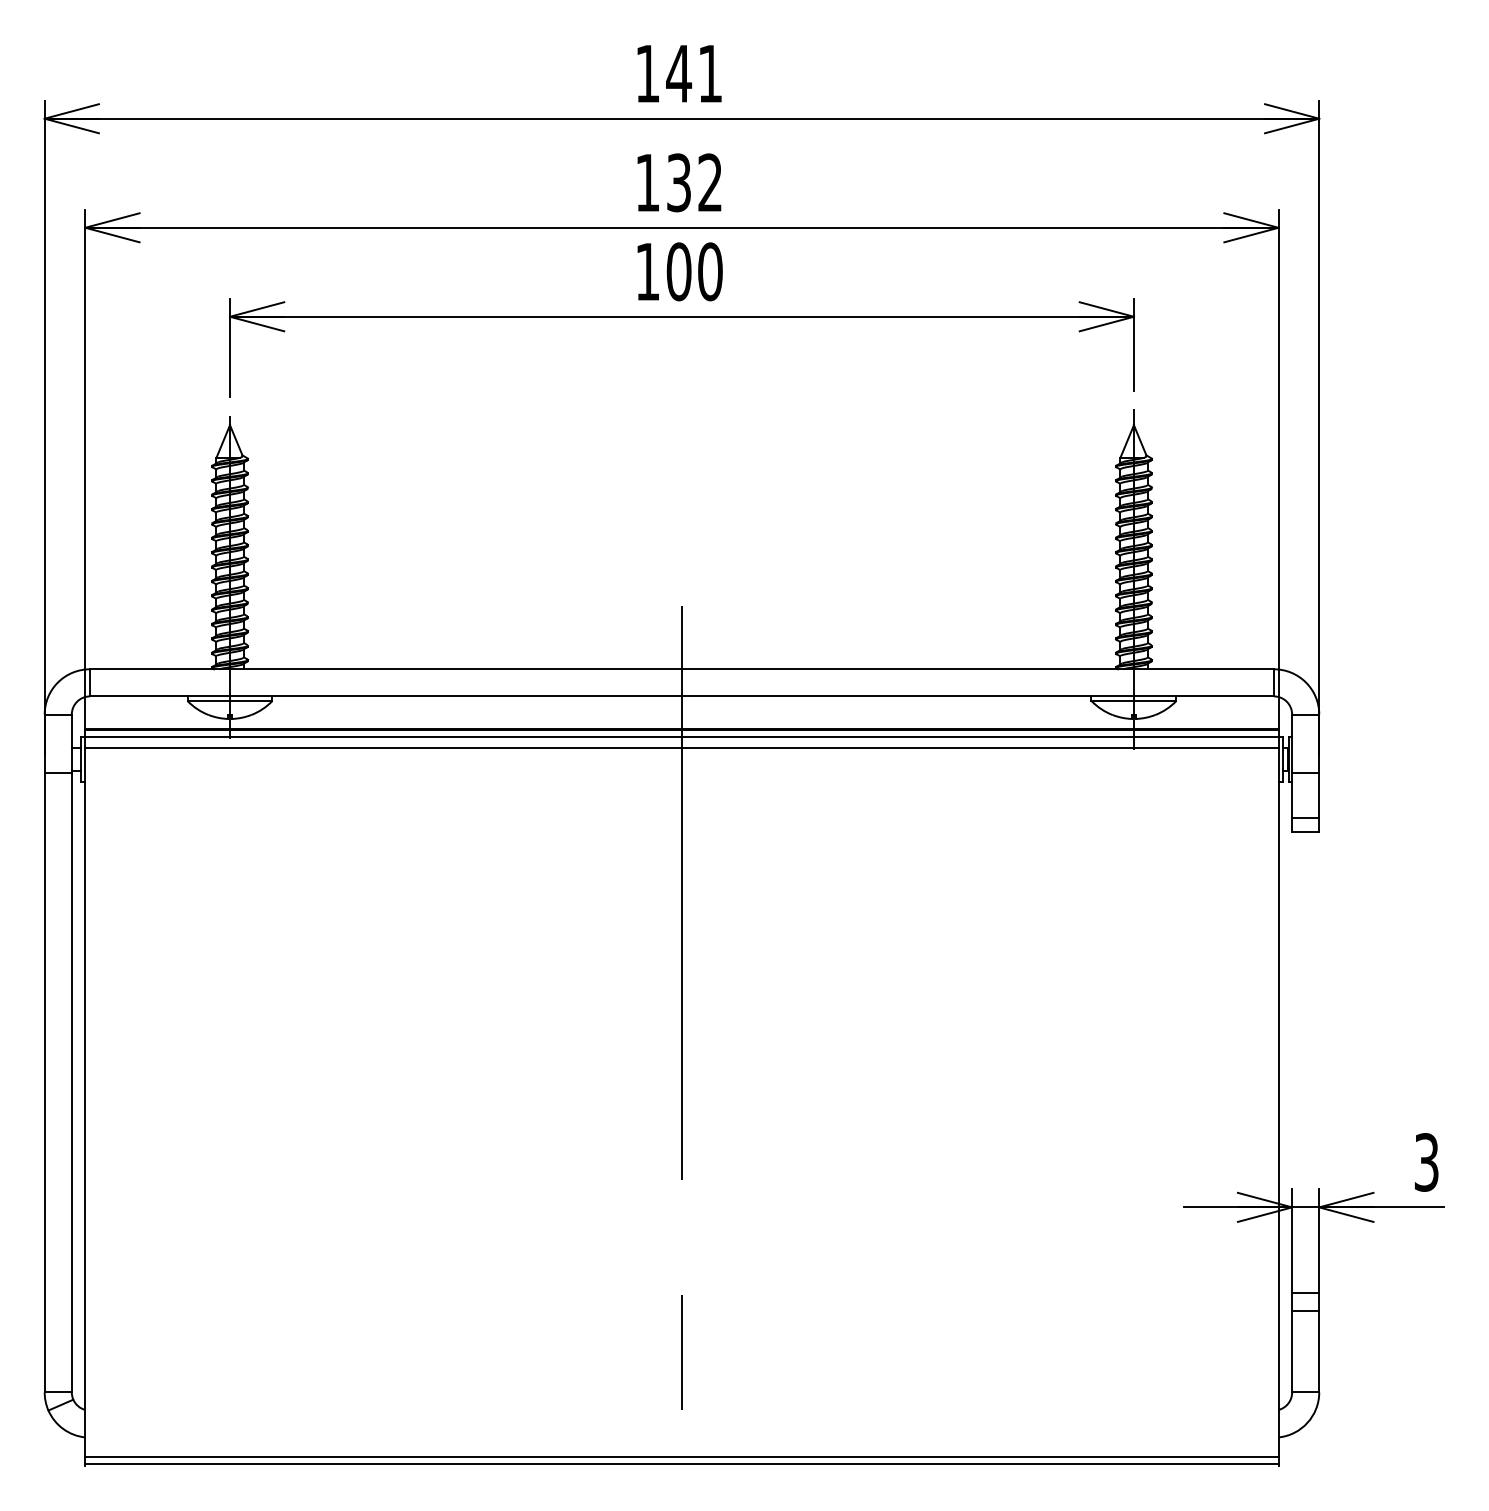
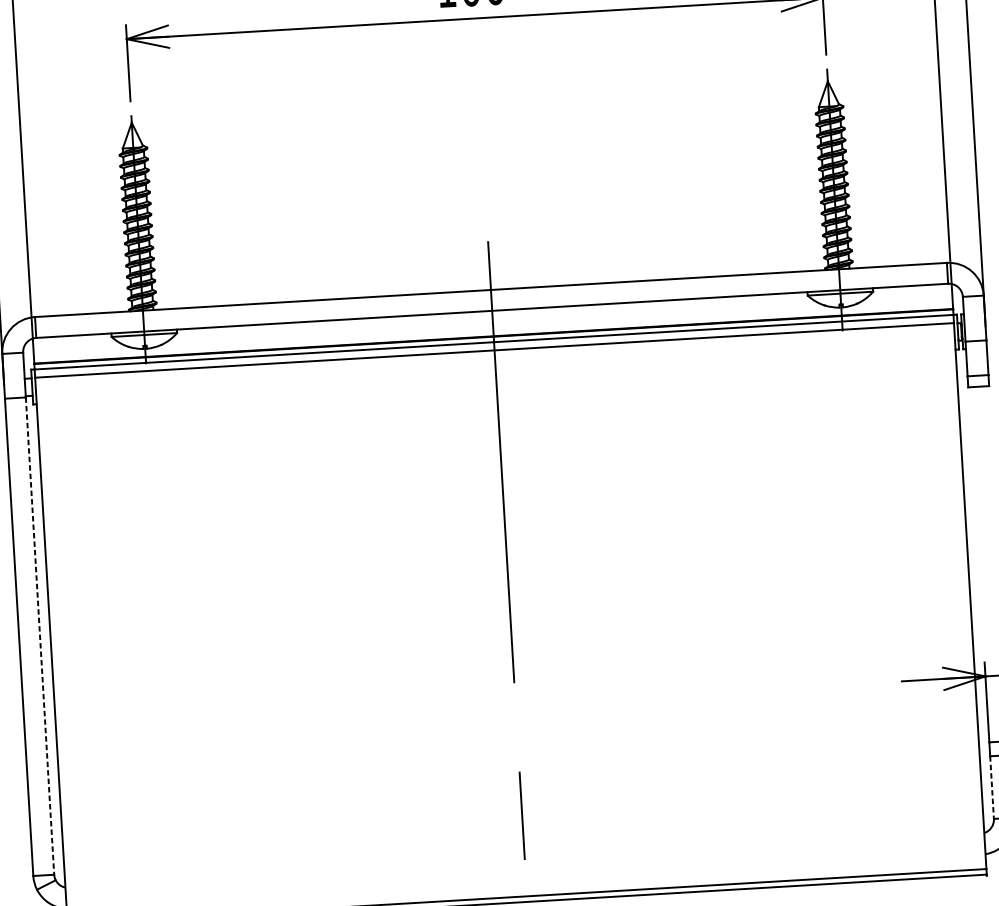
line: (71, 1082) -> (39, 636), solid -> dashed
line: (1292, 1351) -> (992, 787), solid -> dashed

